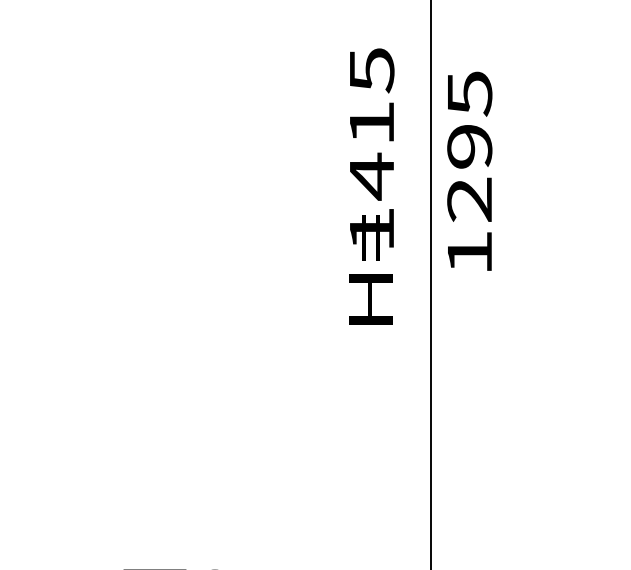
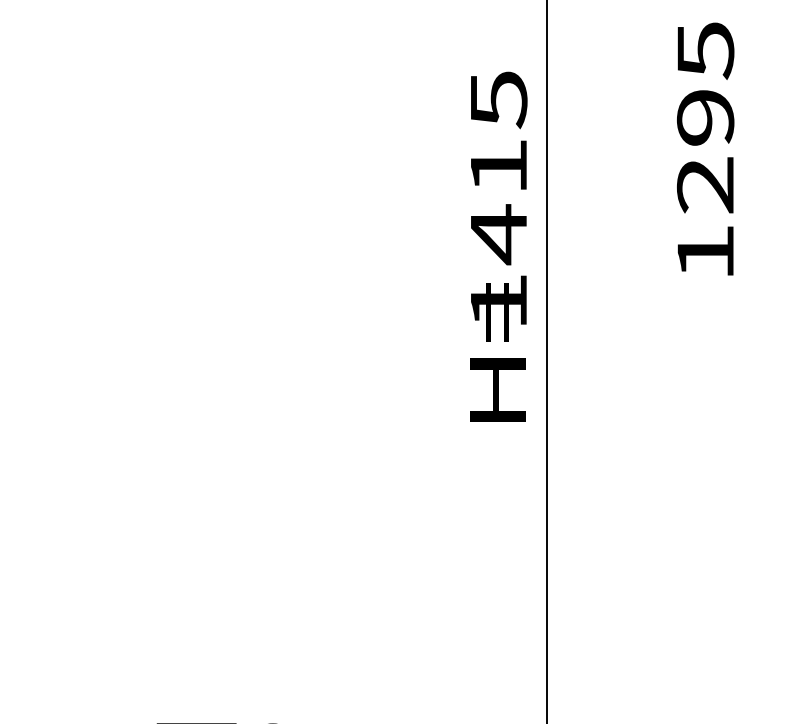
text: (469, 170) -> (705, 148), moved
text: (371, 186) -> (498, 247), moved

